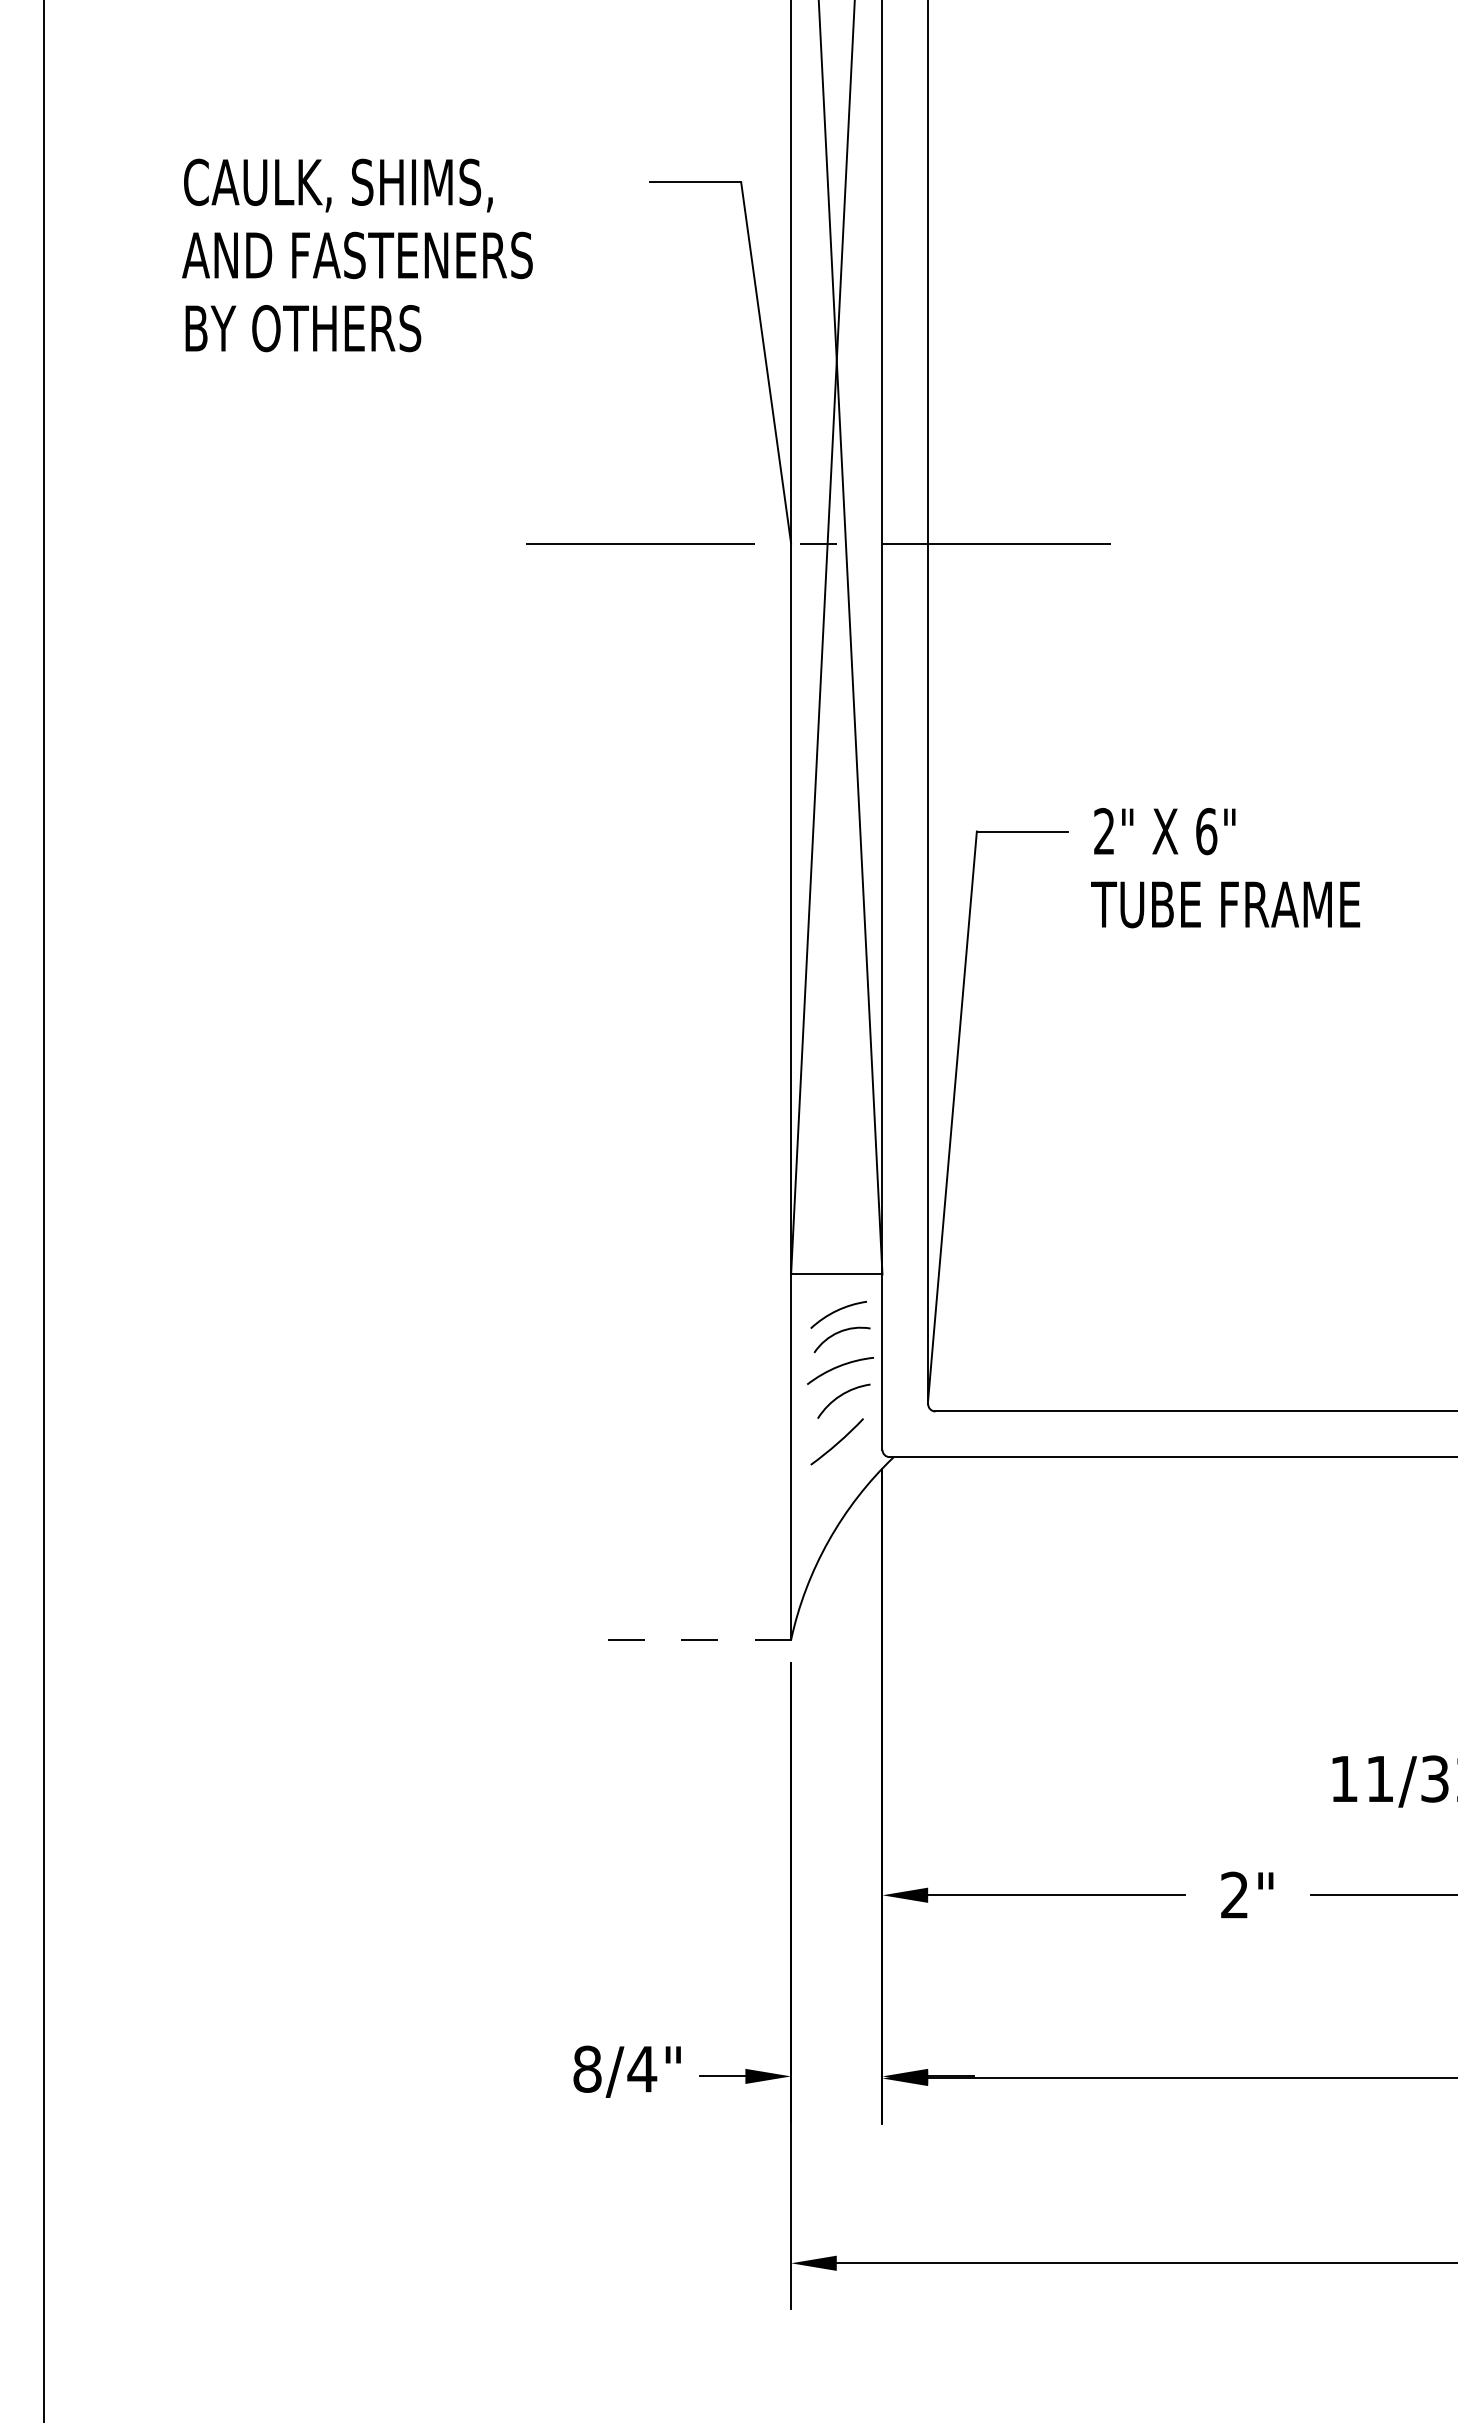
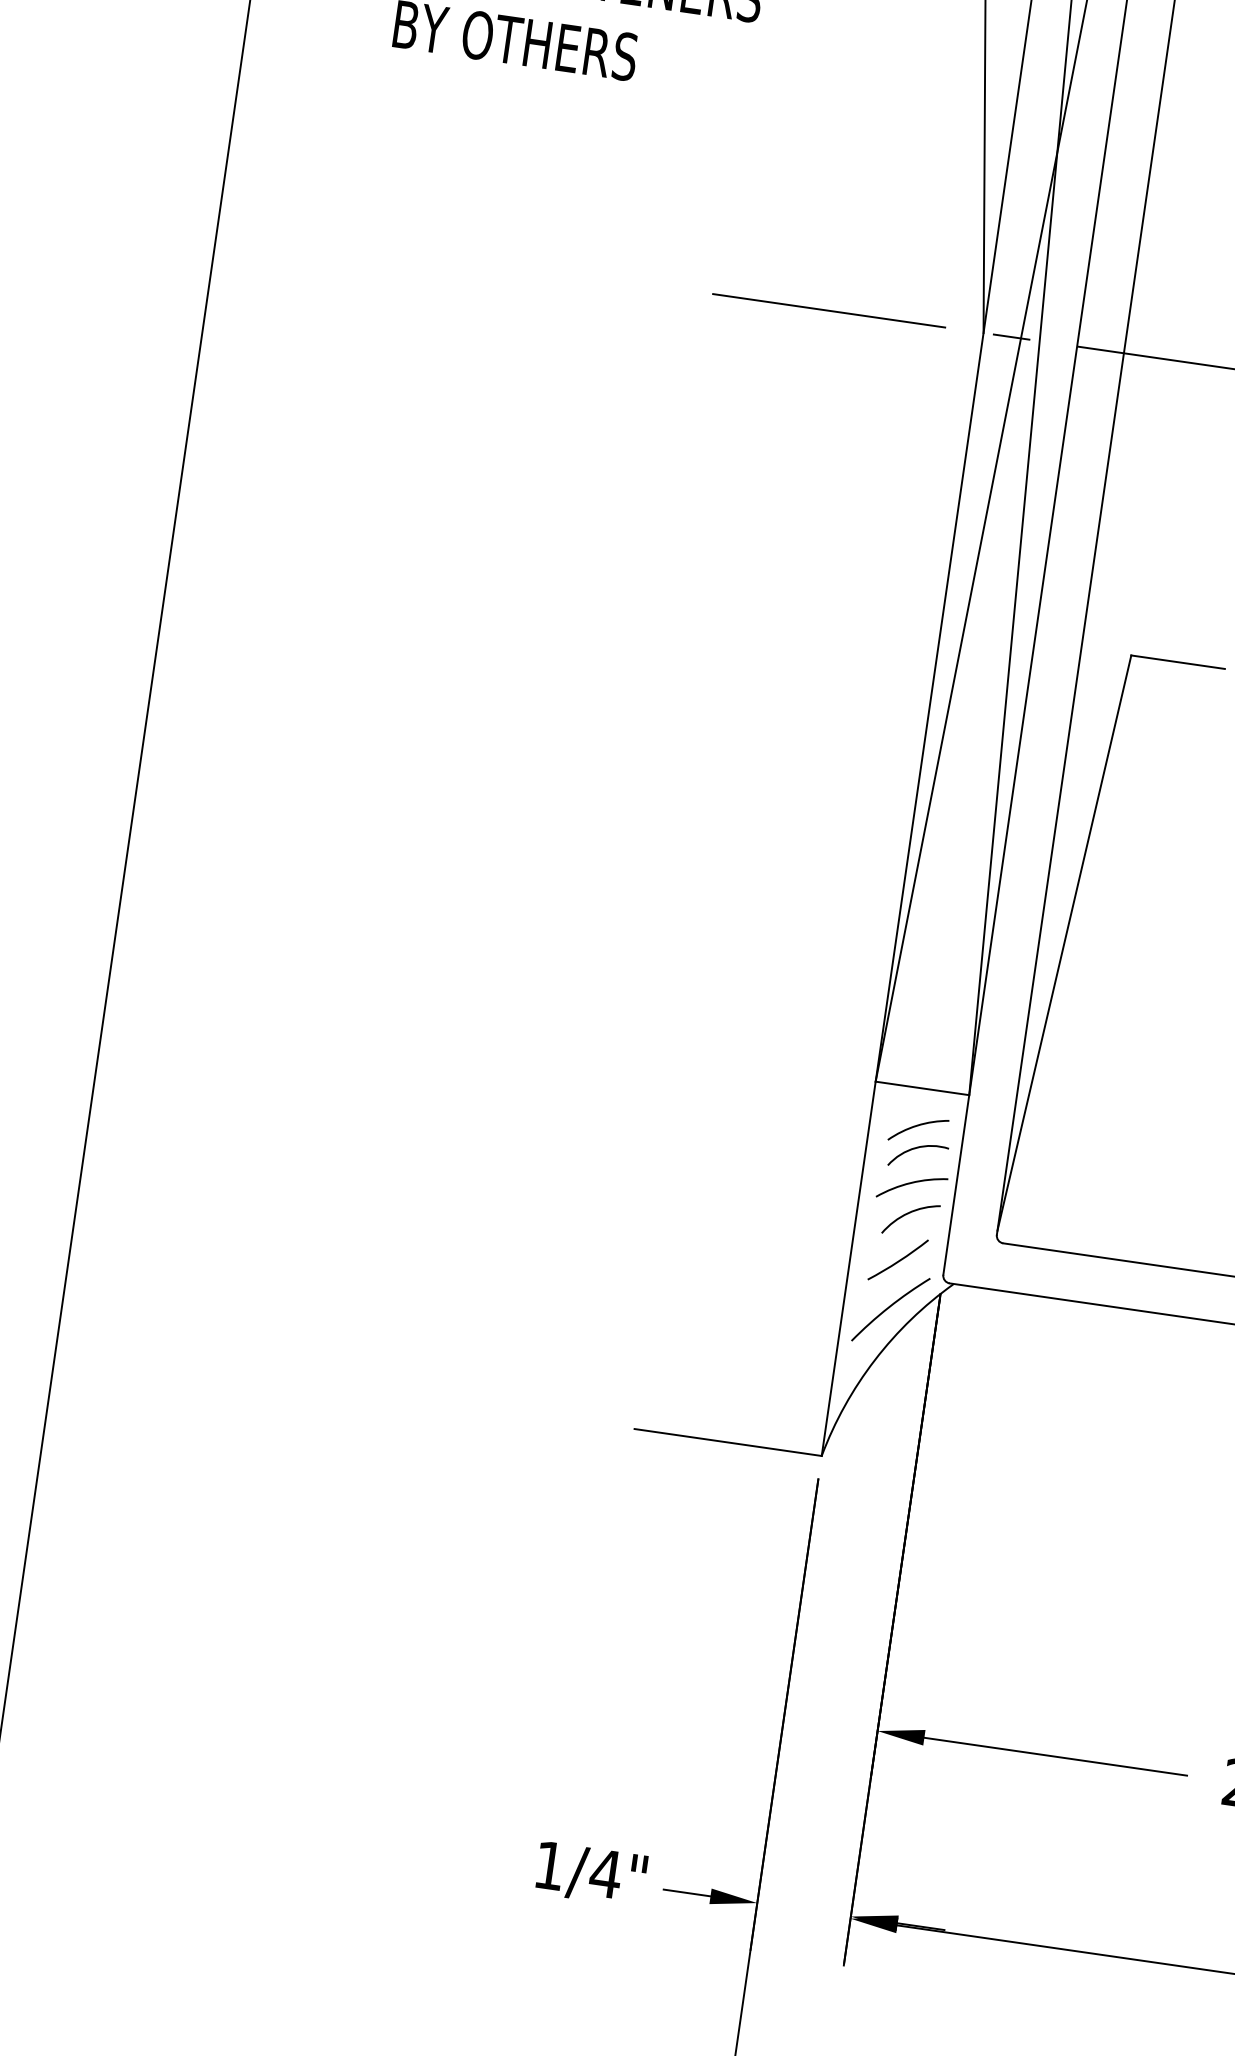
arc: (835, 1489) -> (889, 1308), added
line: (700, 1639) -> (728, 1442), dashed -> solid
text: (587, 2068) -> (549, 1864), 8/4" -> 1/4"

